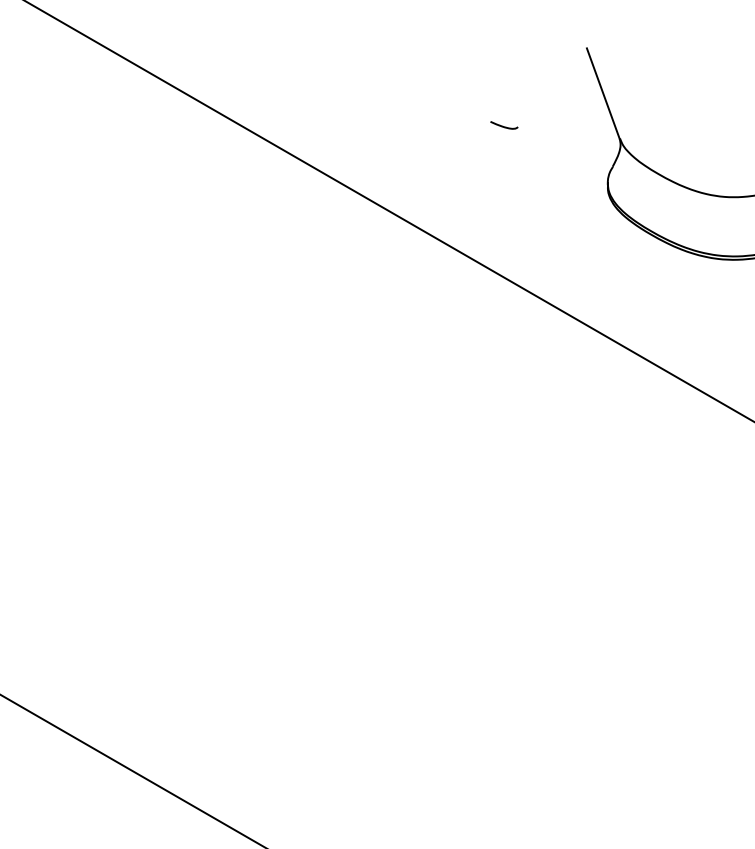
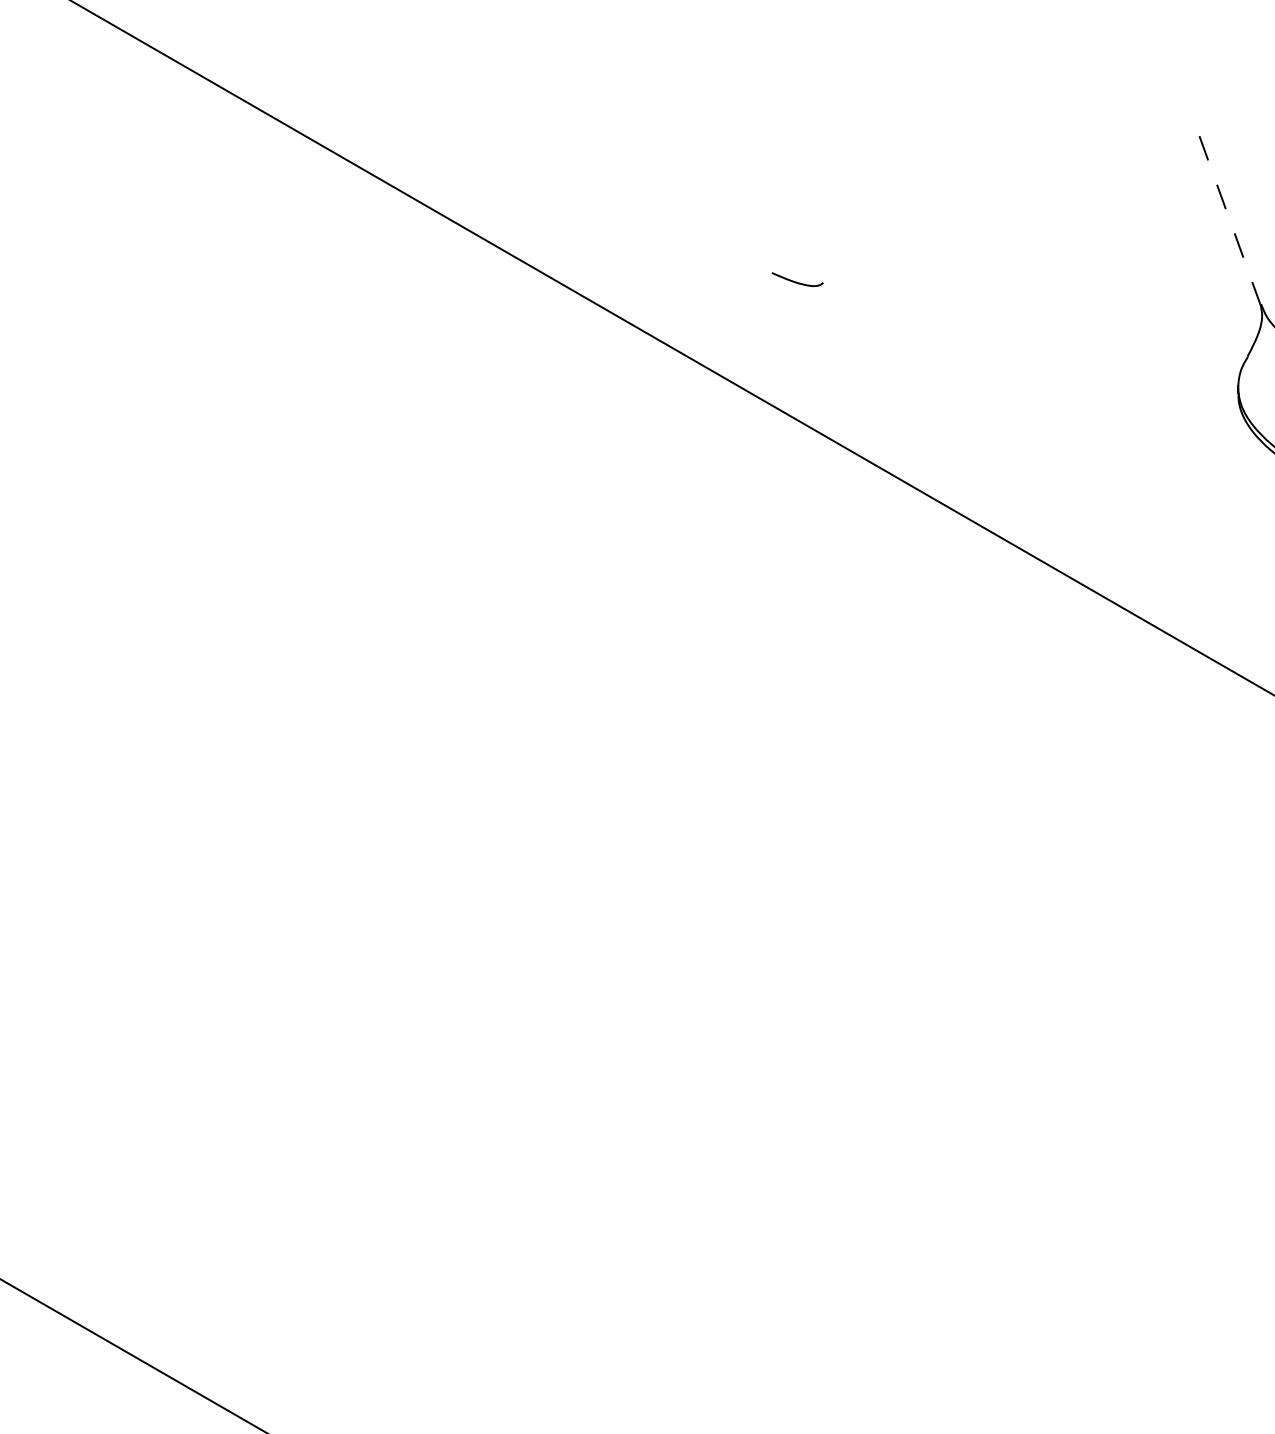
line: (603, 94) -> (1230, 222), solid -> dashed
curve: (504, 126) -> (798, 281), moved

